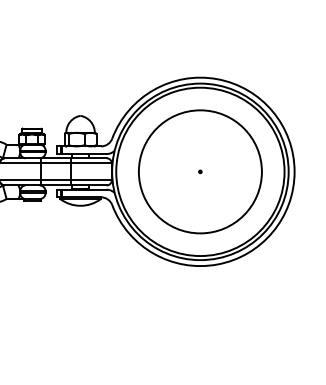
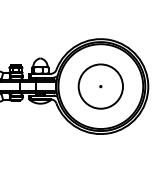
circle: (199, 171) -> (100, 86), size x0.71

